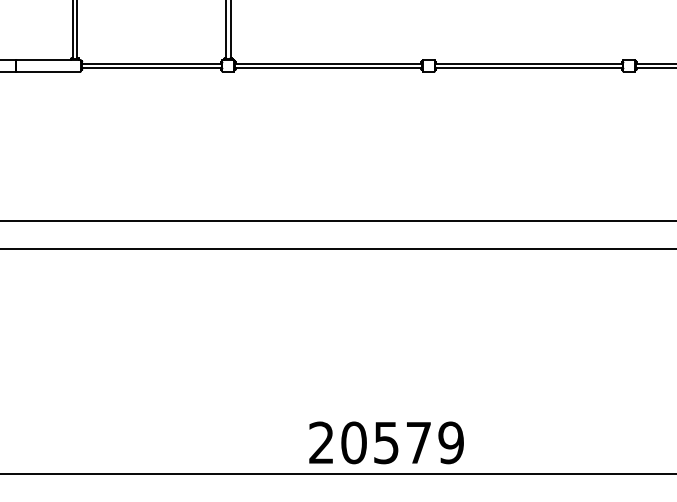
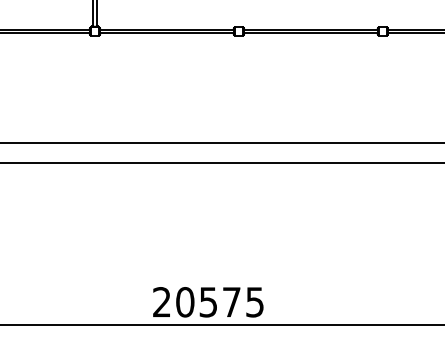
text: (450, 442) -> (254, 301), 20579 -> 20575

